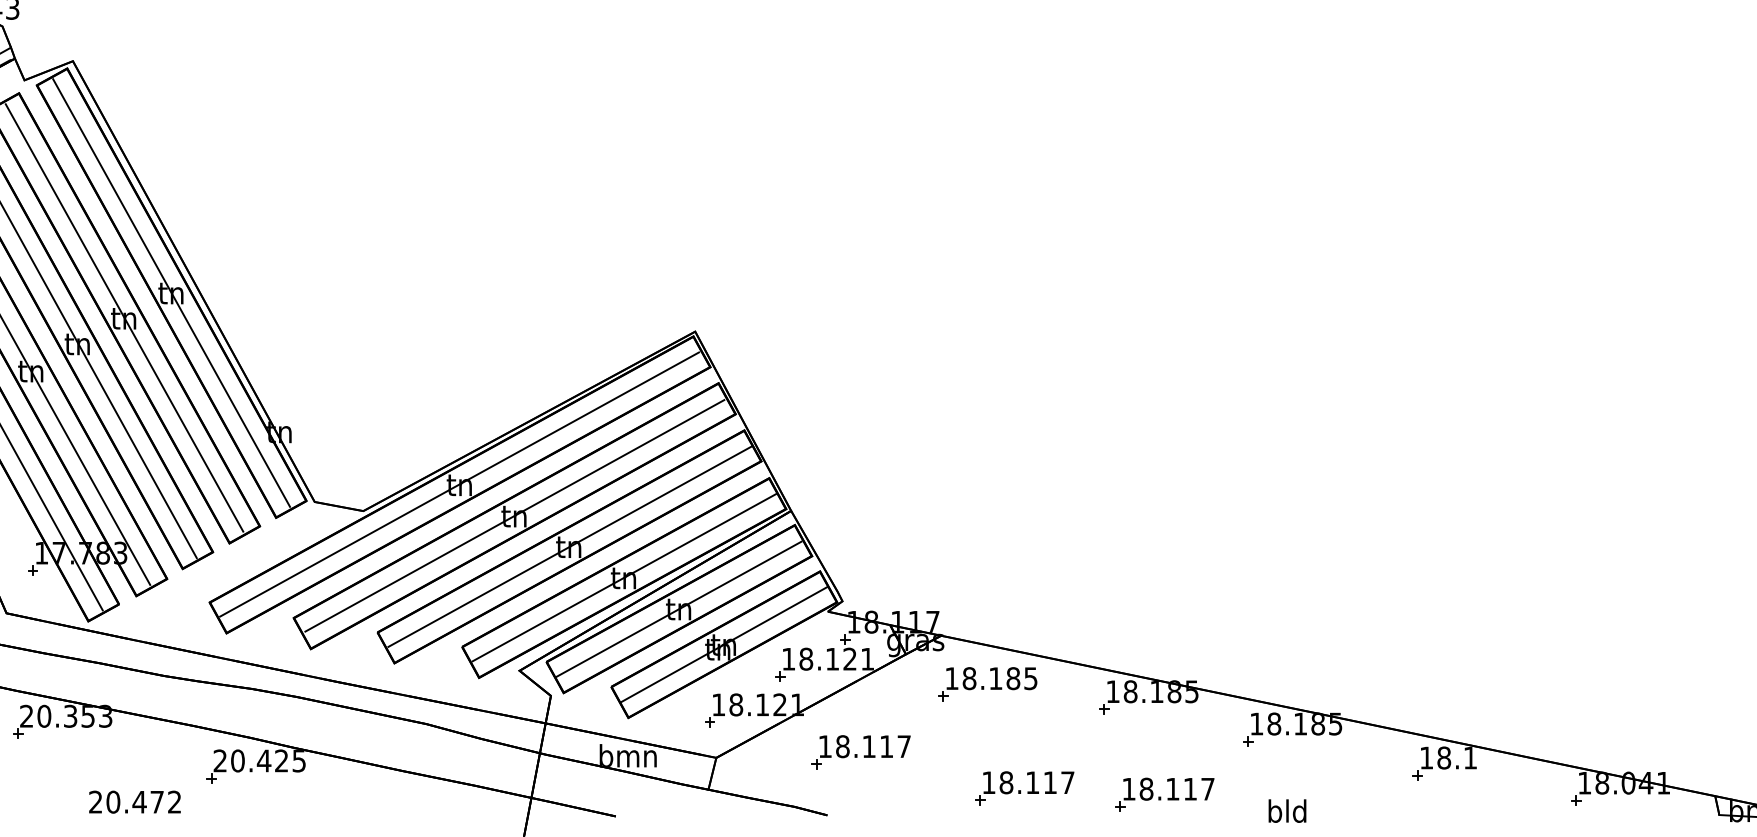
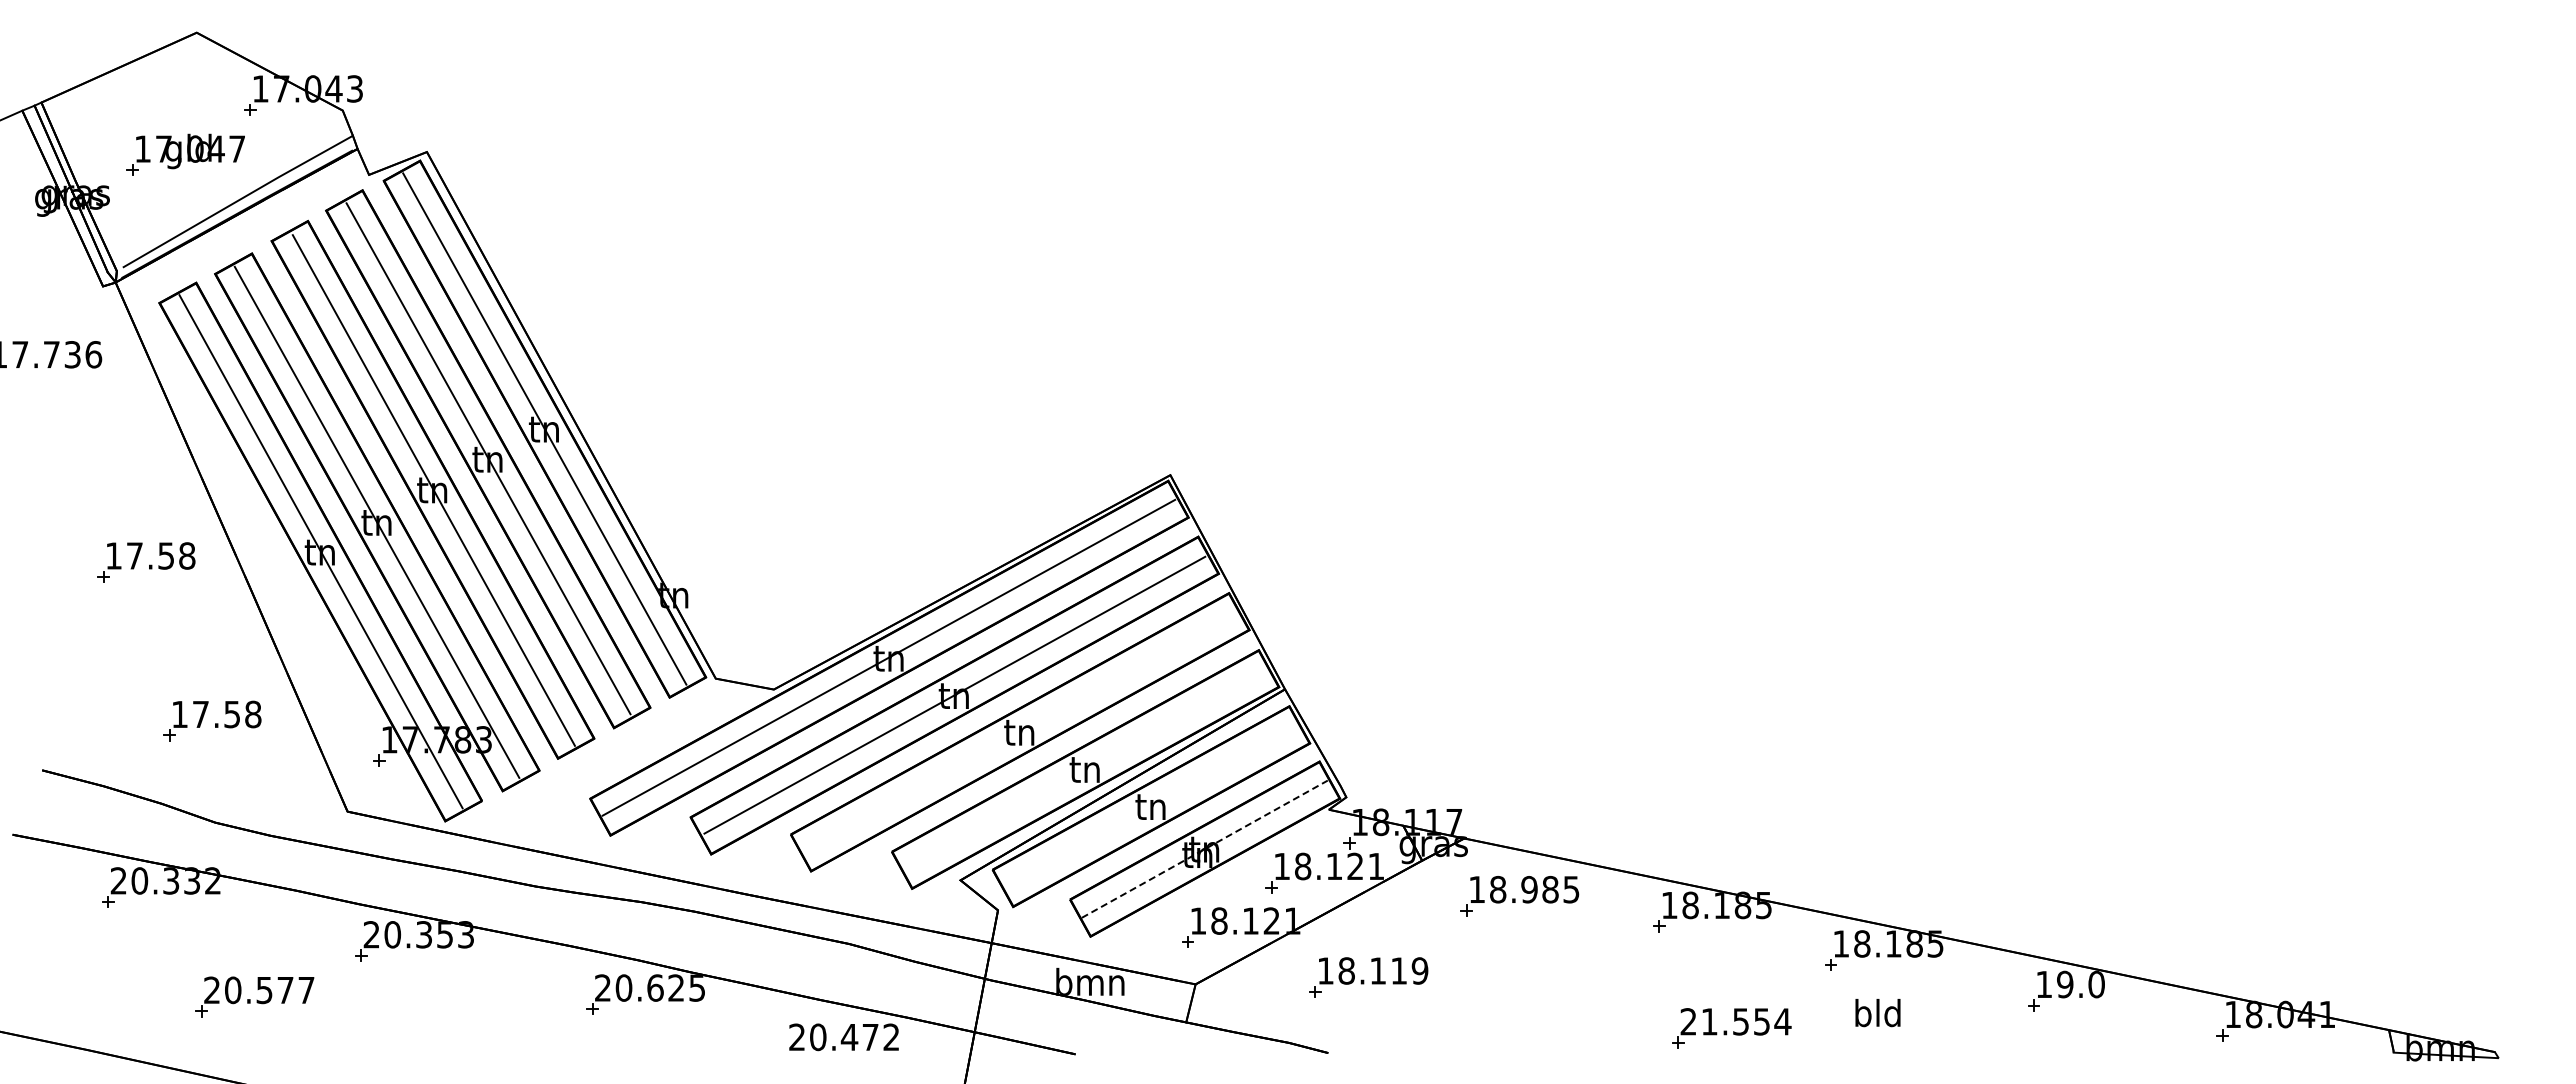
line: (569, 546) -> (1020, 731), removed
line: (624, 578) -> (1085, 769), removed
line: (678, 608) -> (1150, 806), removed
line: (723, 644) -> (1204, 849), solid -> dashed
text: (995, 678) -> (1529, 889), 18.185 -> 18.985
text: (903, 746) -> (1419, 970), 18.117 -> 18.119
text: (1456, 757) -> (2080, 984), 18.1 -> 19.0
text: (264, 760) -> (655, 987), 20.425 -> 20.625
part: (1025, 788) -> (1564, 1020), removed
text: (1168, 788) -> (1735, 1021), 18.117 -> 21.554
text: (134, 802) -> (843, 1037), moved
text: (1287, 811) -> (1877, 1013), moved

